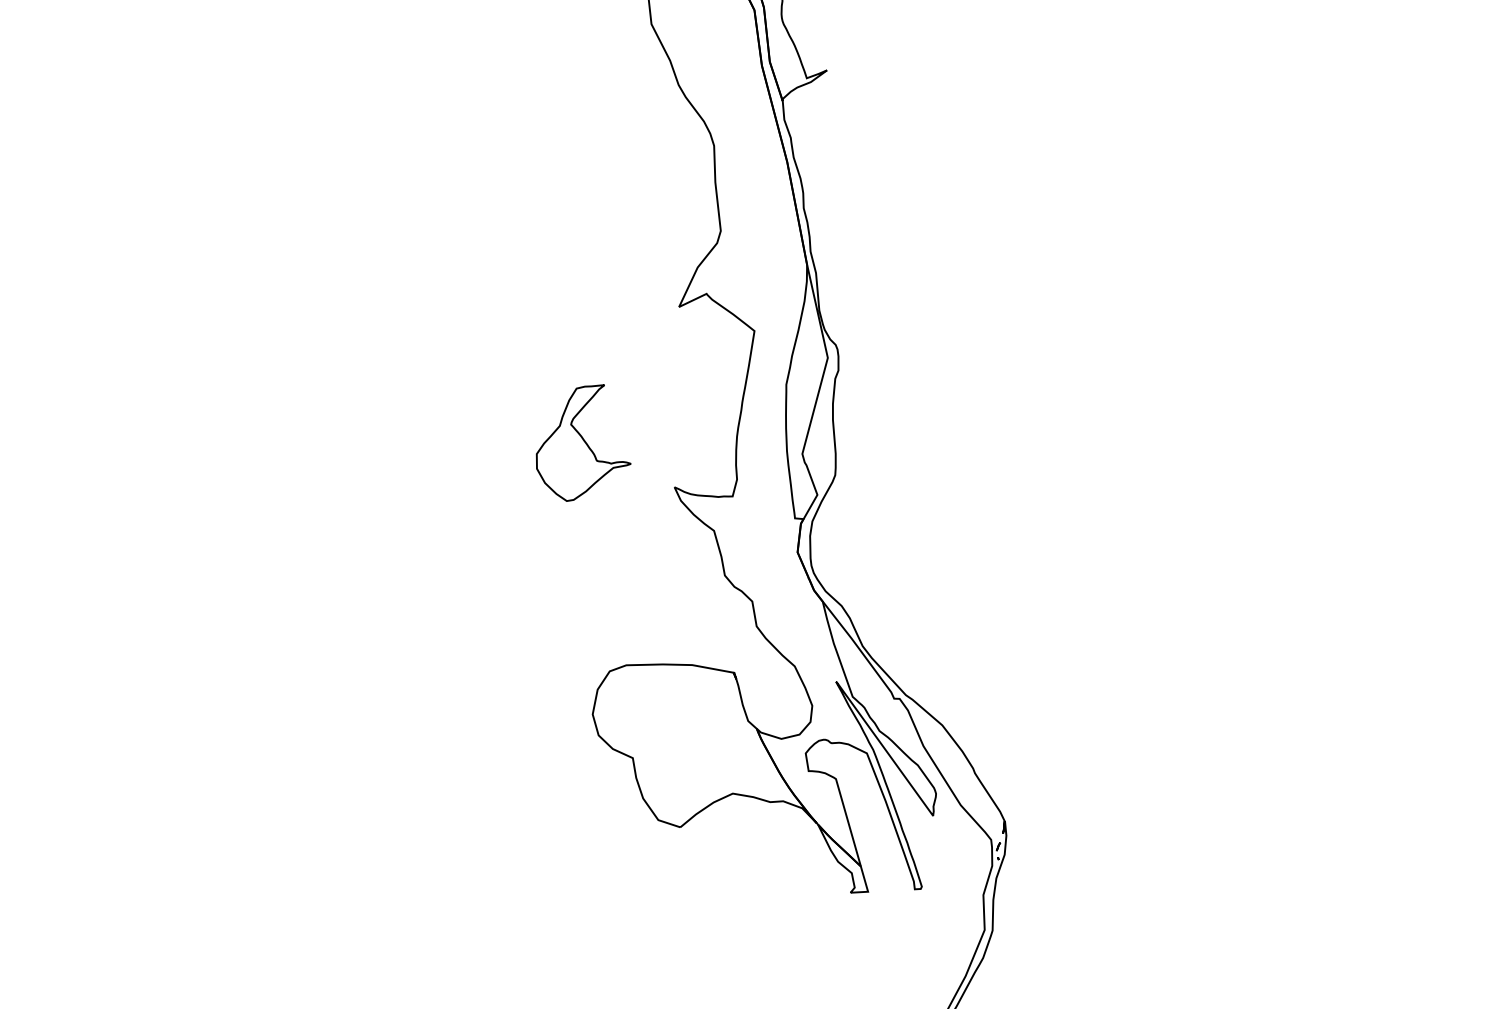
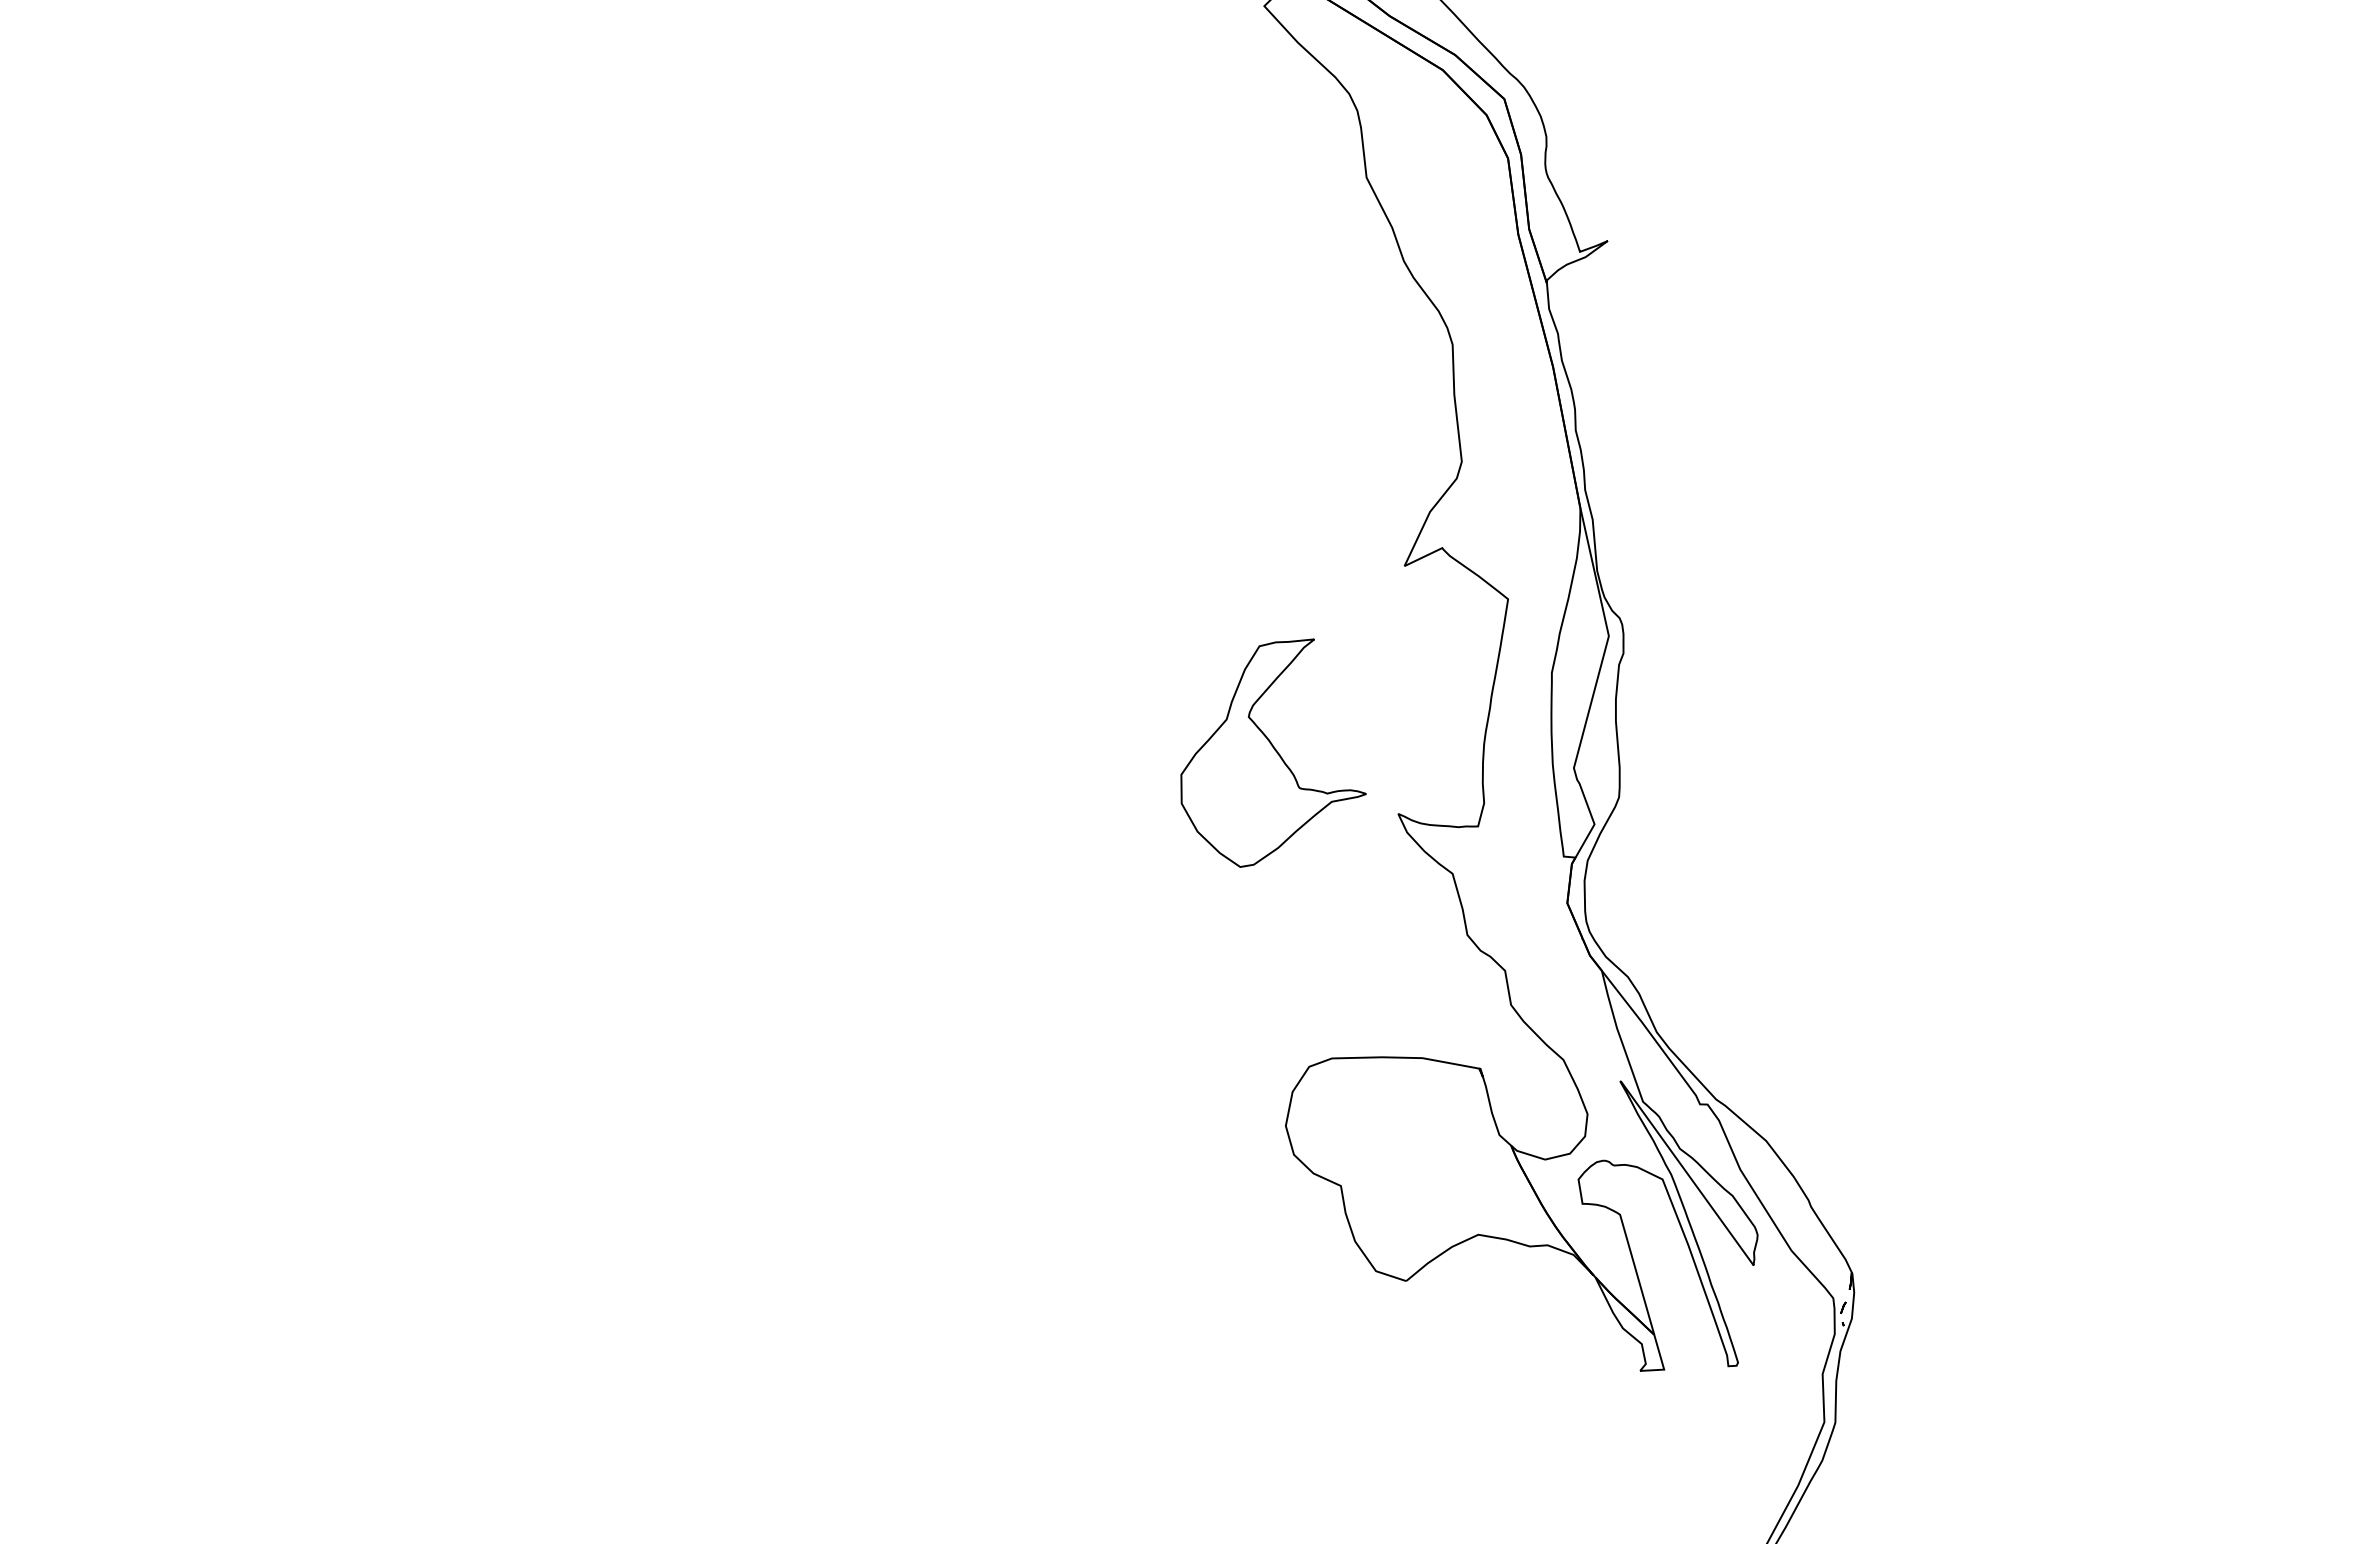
part: (583, 442) -> (1273, 752), size x1.43

